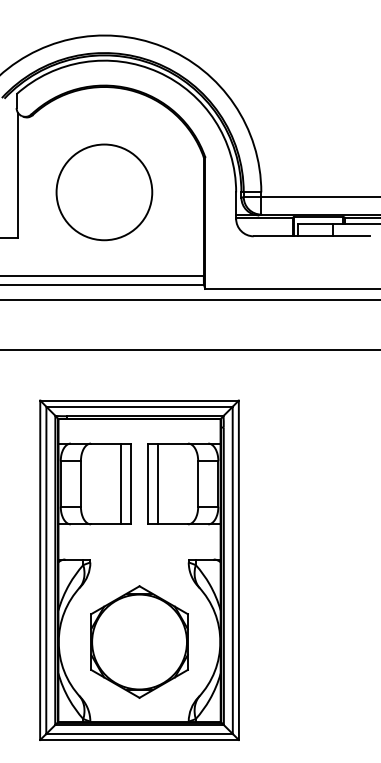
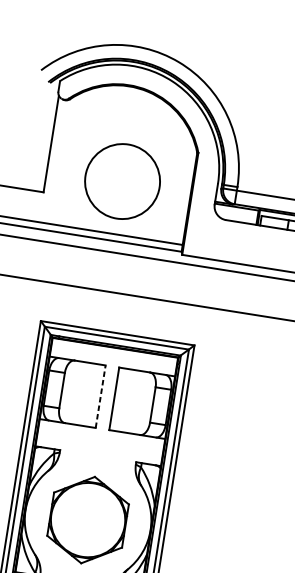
circle: (104, 192) -> (122, 181), moved
line: (121, 483) -> (93, 395), removed
line: (130, 483) -> (100, 396), solid -> dashed
line: (157, 483) -> (121, 399), removed

